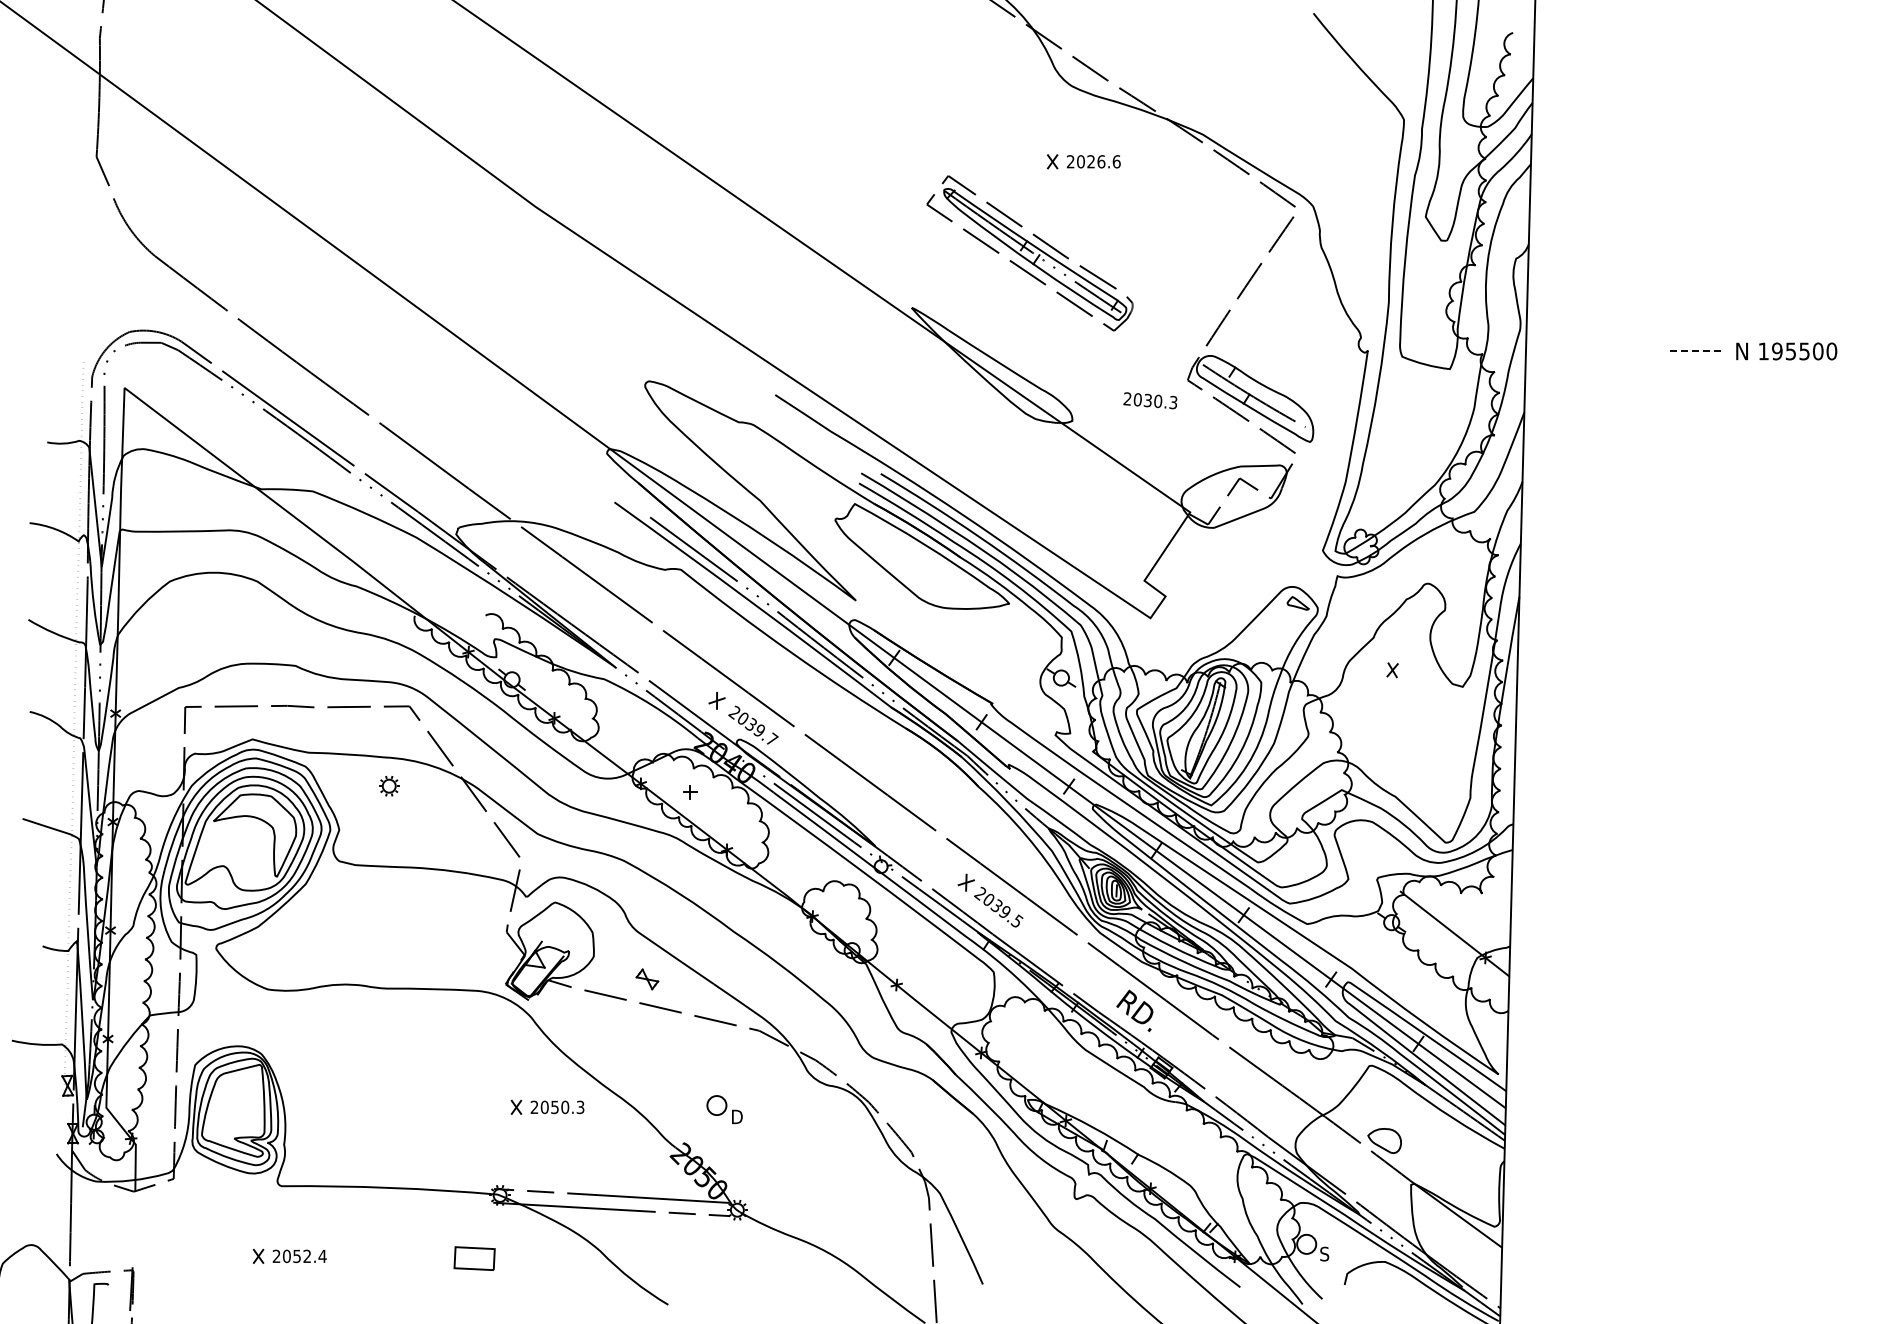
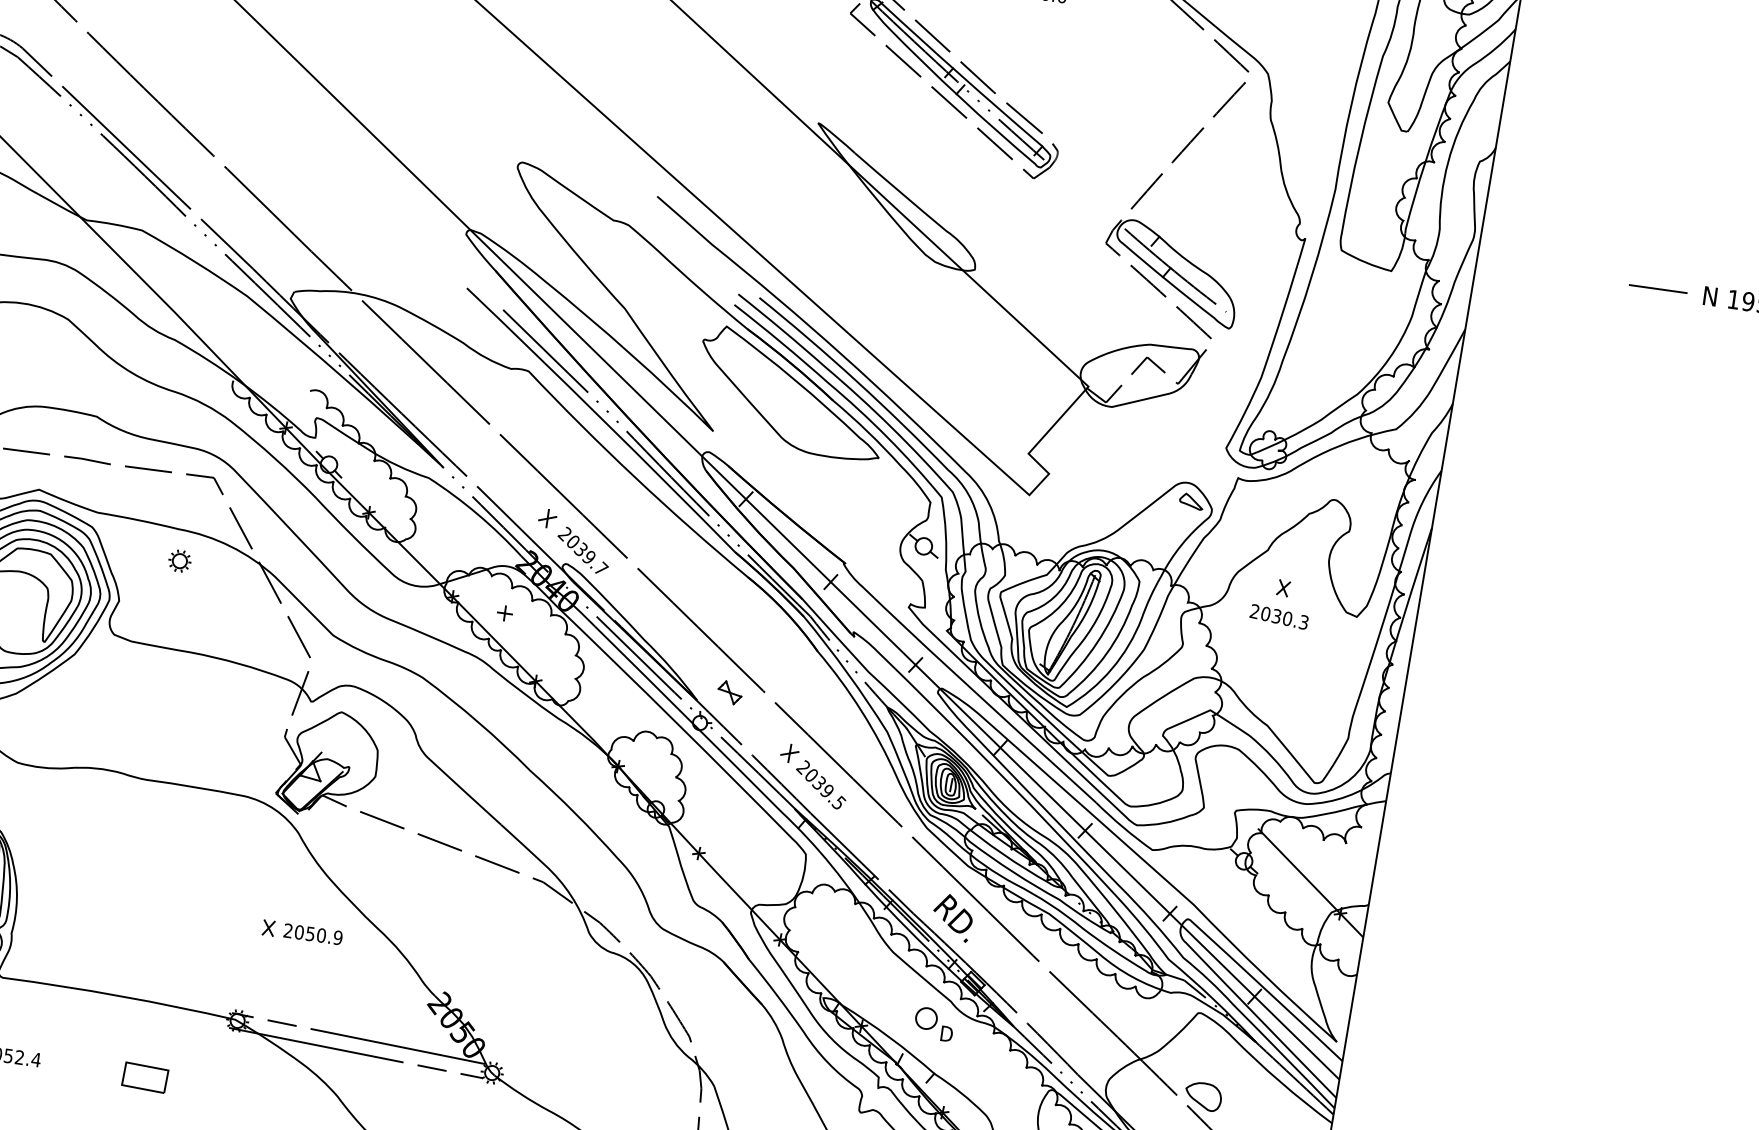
line: (1693, 351) -> (1657, 289), dashed -> solid
text: (1150, 400) -> (1279, 616), moved
part: (647, 979) -> (730, 692), moved
text: (580, 1106) -> (338, 936), 2050.3 -> 2050.9
part: (724, 1109) -> (934, 1023), moved
part: (474, 1258) -> (145, 1077), moved

